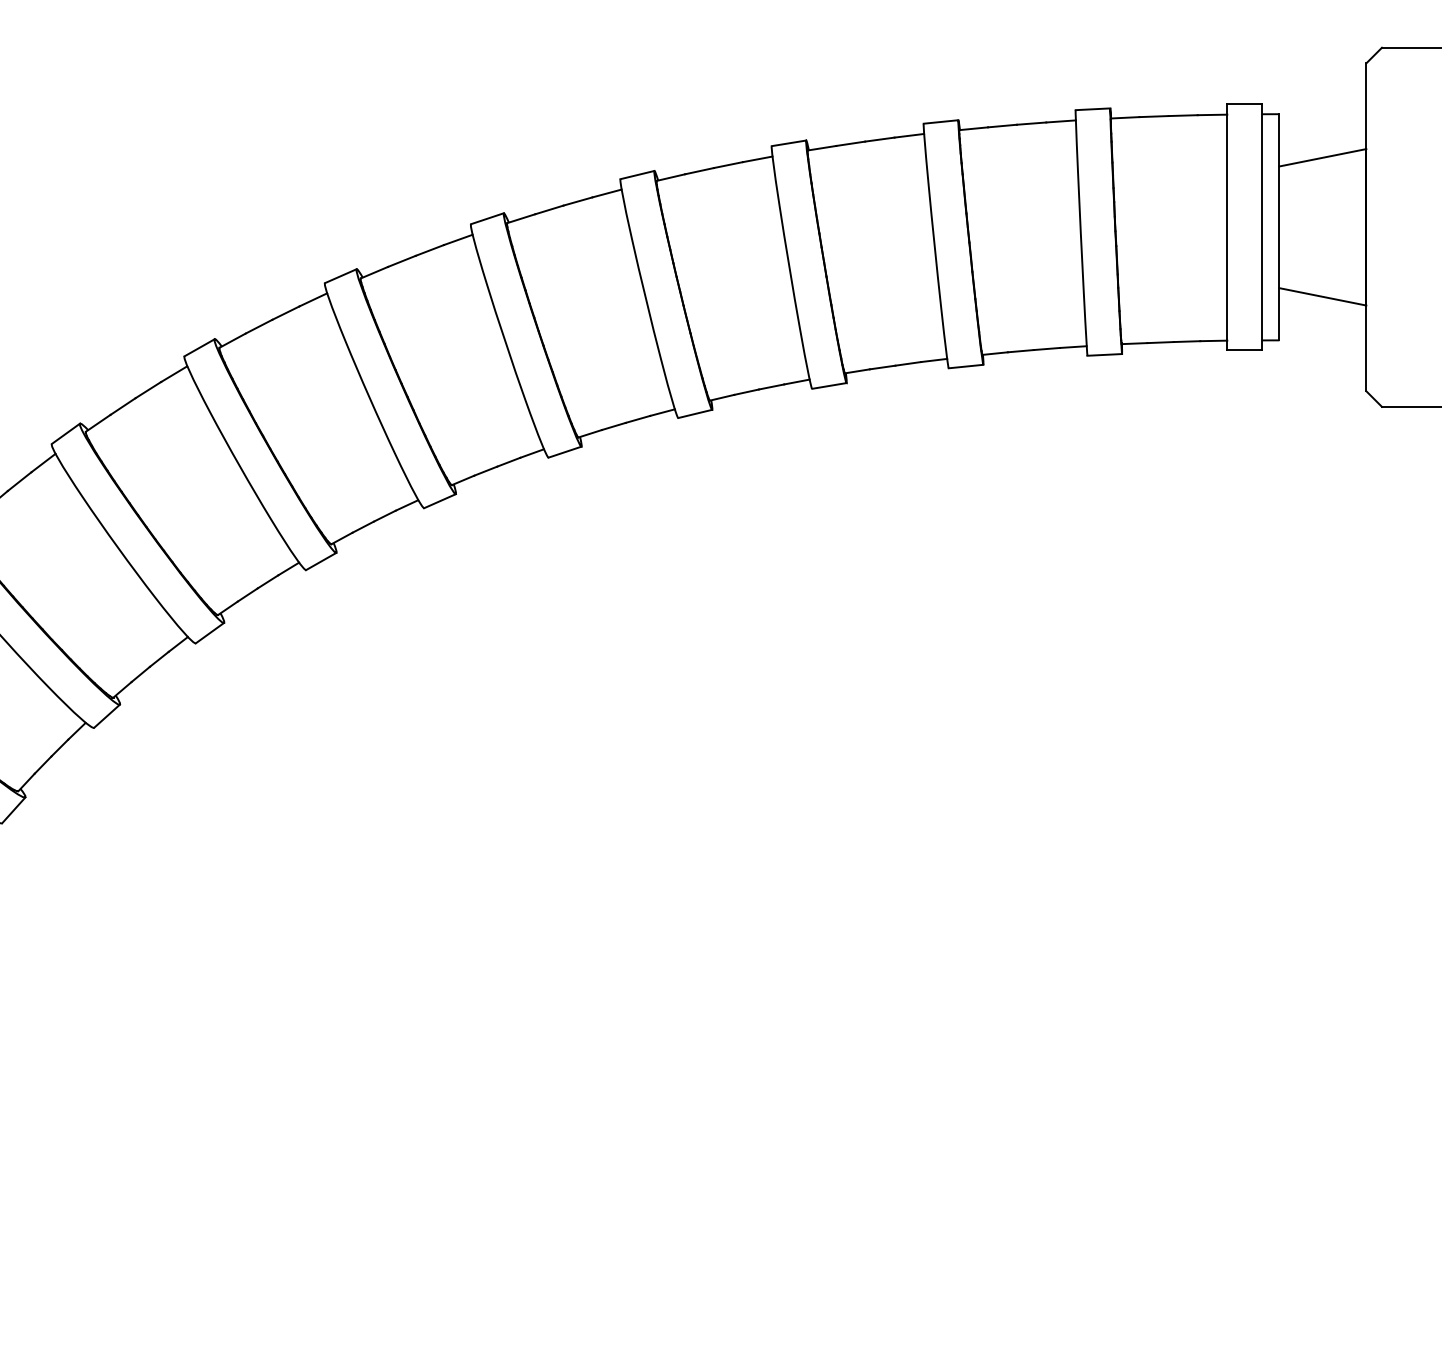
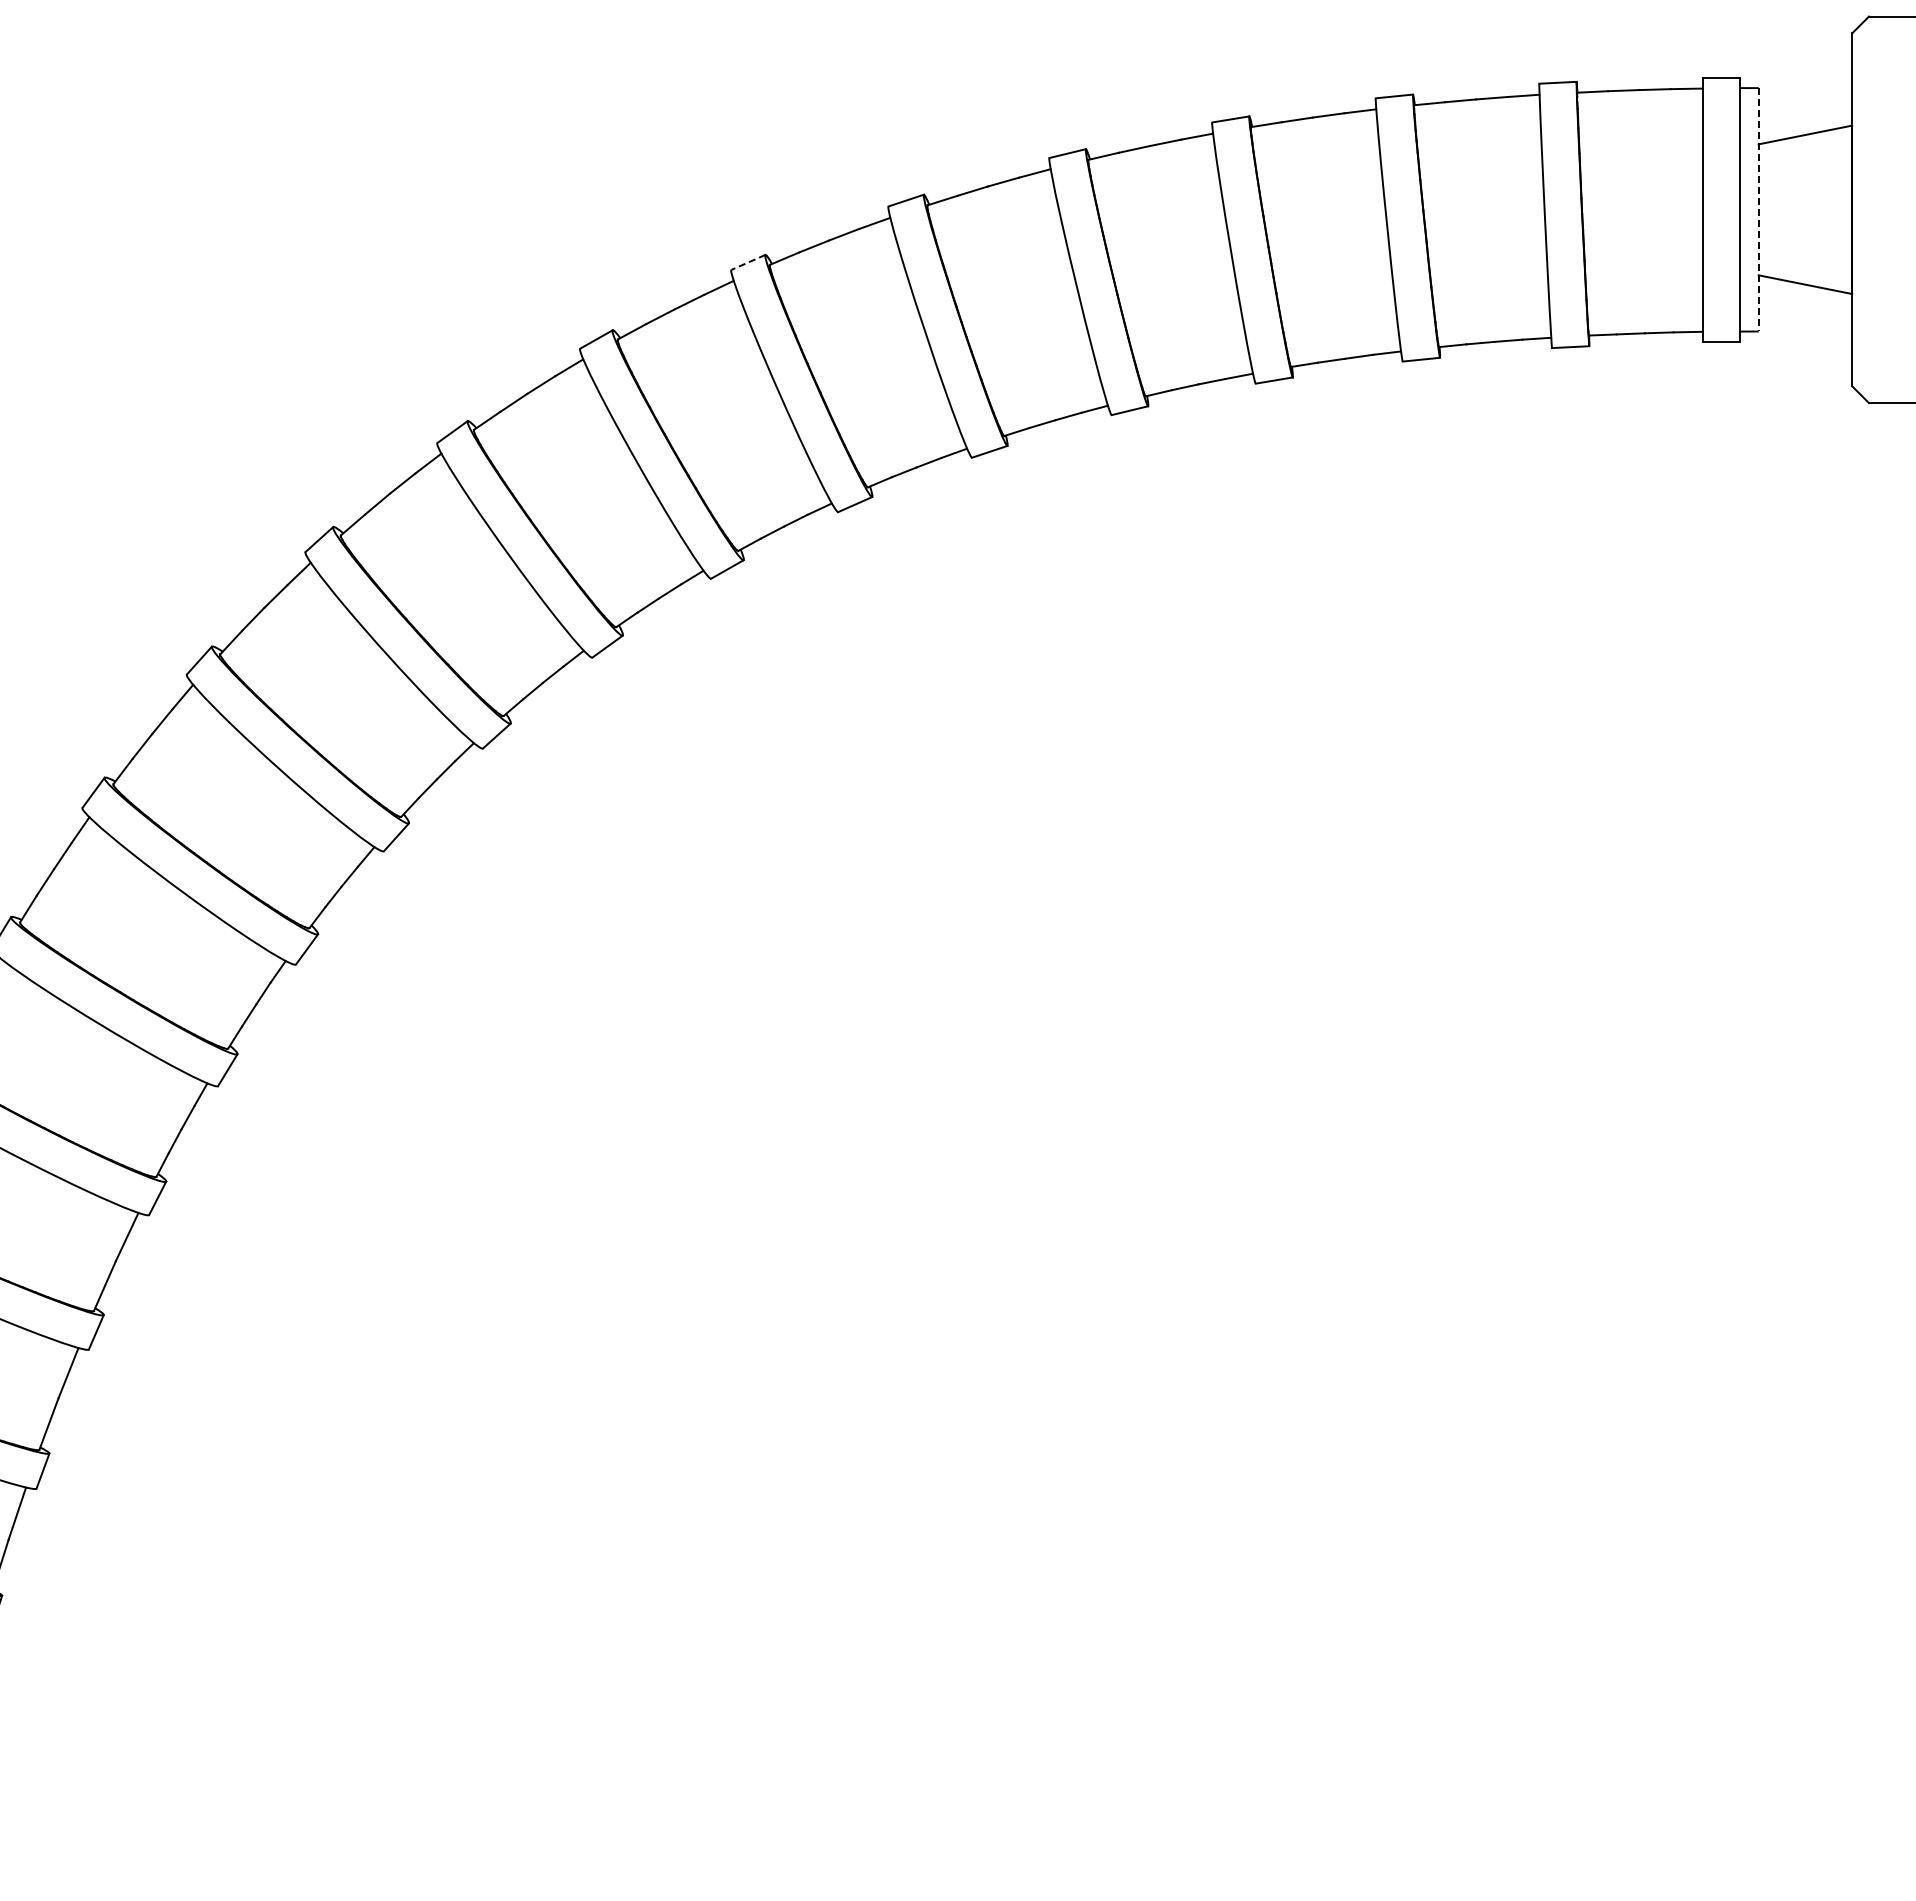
line: (1279, 227) -> (1758, 209), solid -> dashed
line: (340, 276) -> (748, 262), solid -> dashed

